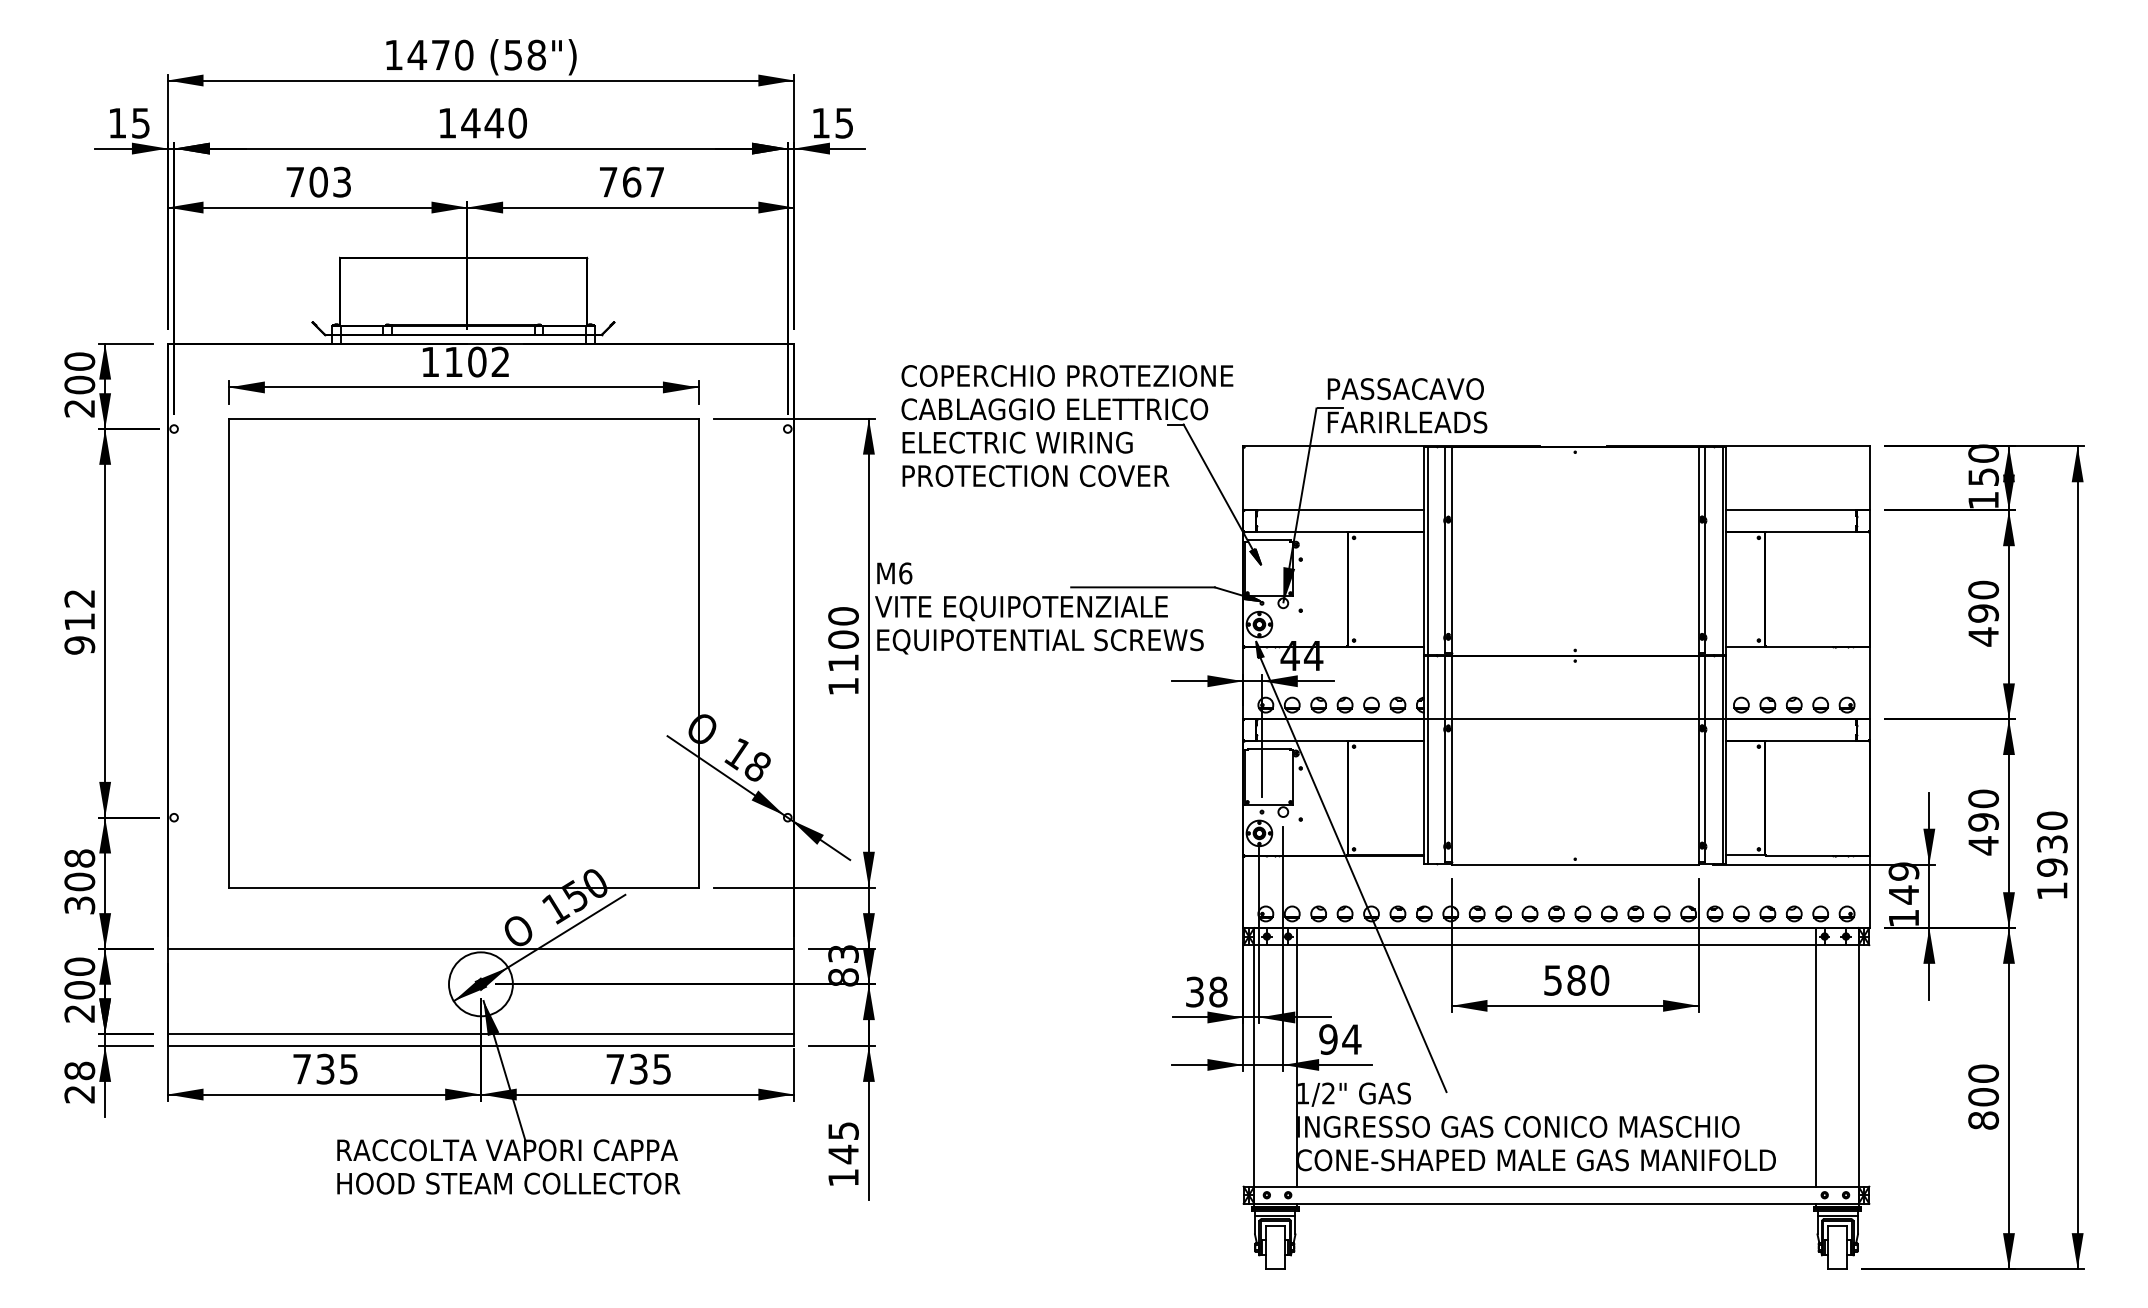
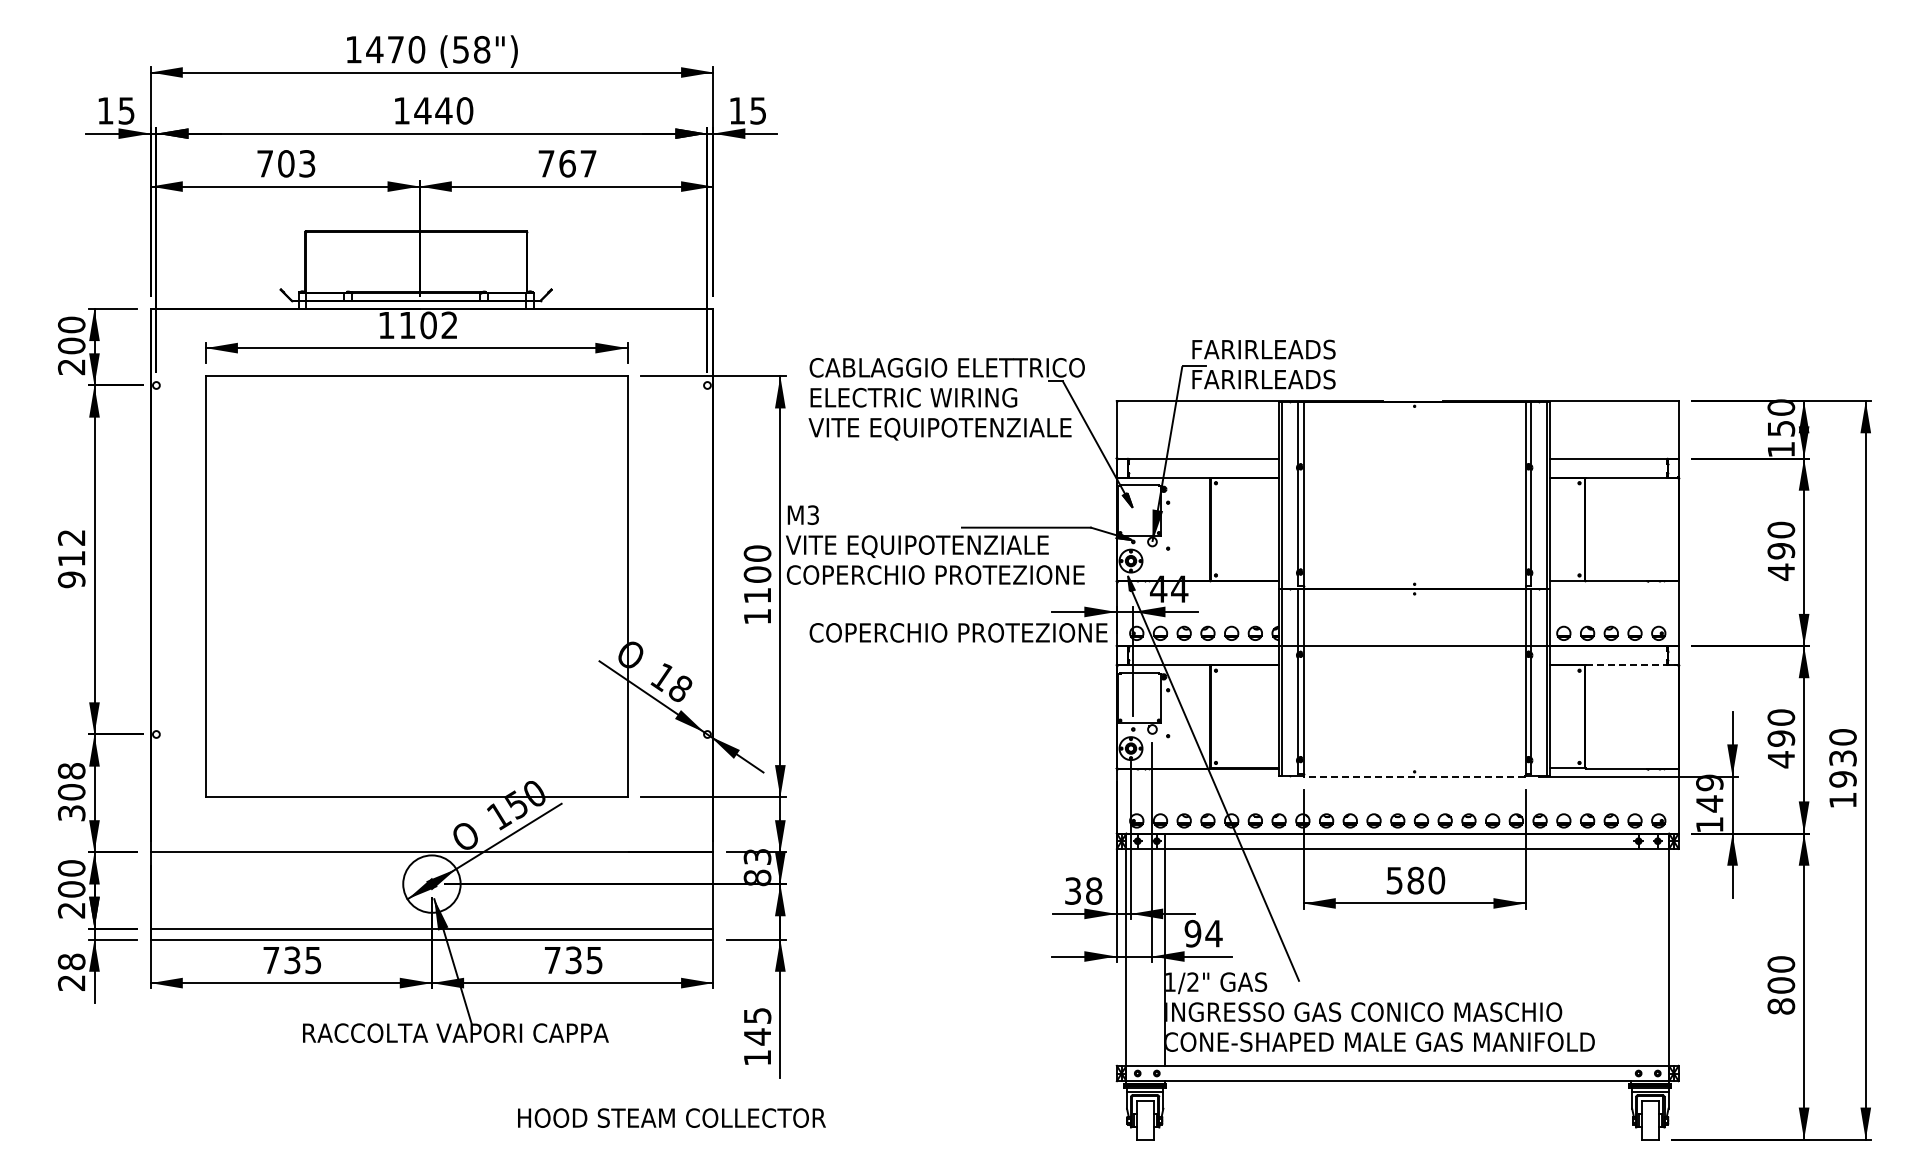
text: (1067, 375) -> (958, 632), moved
text: (1408, 388) -> (1264, 349), PASSACAVO -> FARIRLEADS
text: (1046, 476) -> (939, 428), PROTECTION COVER -> VITE EQUIPOTENZIALE
text: (905, 572) -> (813, 514), M6 -> M3
text: (1041, 641) -> (935, 576), EQUIPOTENTIAL SCREWS -> COPERCHIO PROTEZIONE
line: (1817, 740) -> (1632, 665), solid -> dashed
line: (1575, 864) -> (1414, 776), solid -> dashed
line: (1815, 1057) -> (1630, 949), removed
text: (508, 1182) -> (671, 1117), moved

